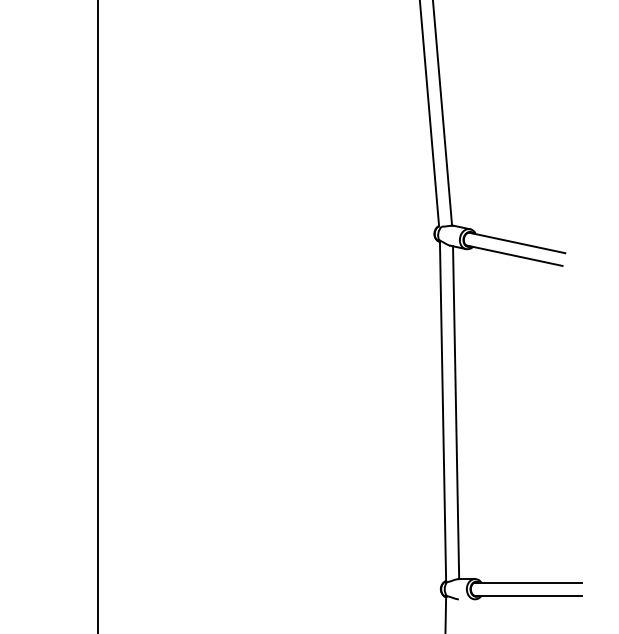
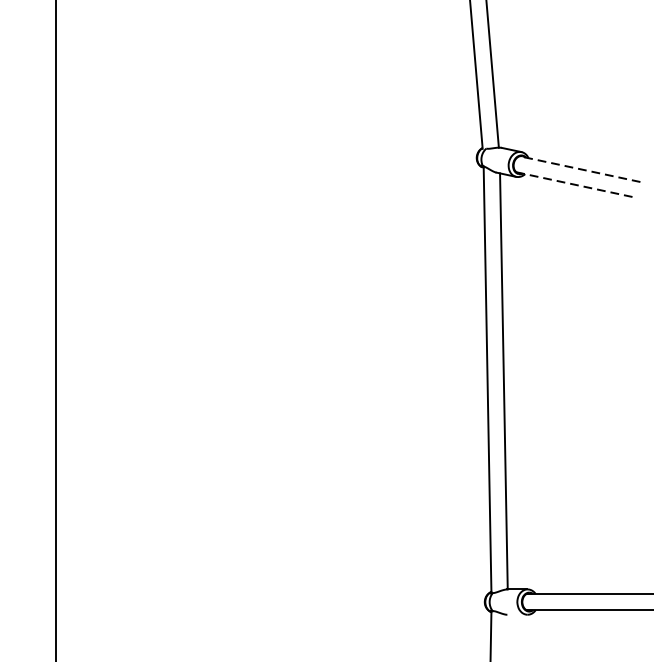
line: (516, 242) -> (579, 168), solid -> dashed
line: (514, 255) -> (576, 184), solid -> dashed

